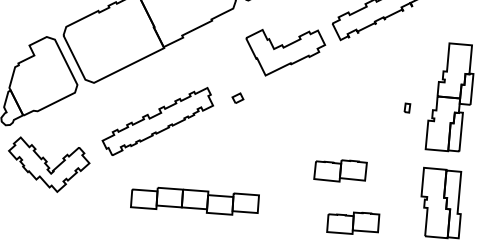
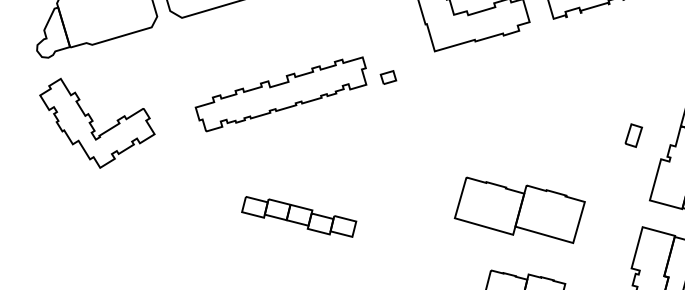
part: (407, 107) -> (634, 134), size x1.6
part: (157, 121) -> (280, 93), moved
part: (340, 170) -> (519, 209), size x1.6
part: (194, 200) -> (298, 215), size x0.6

